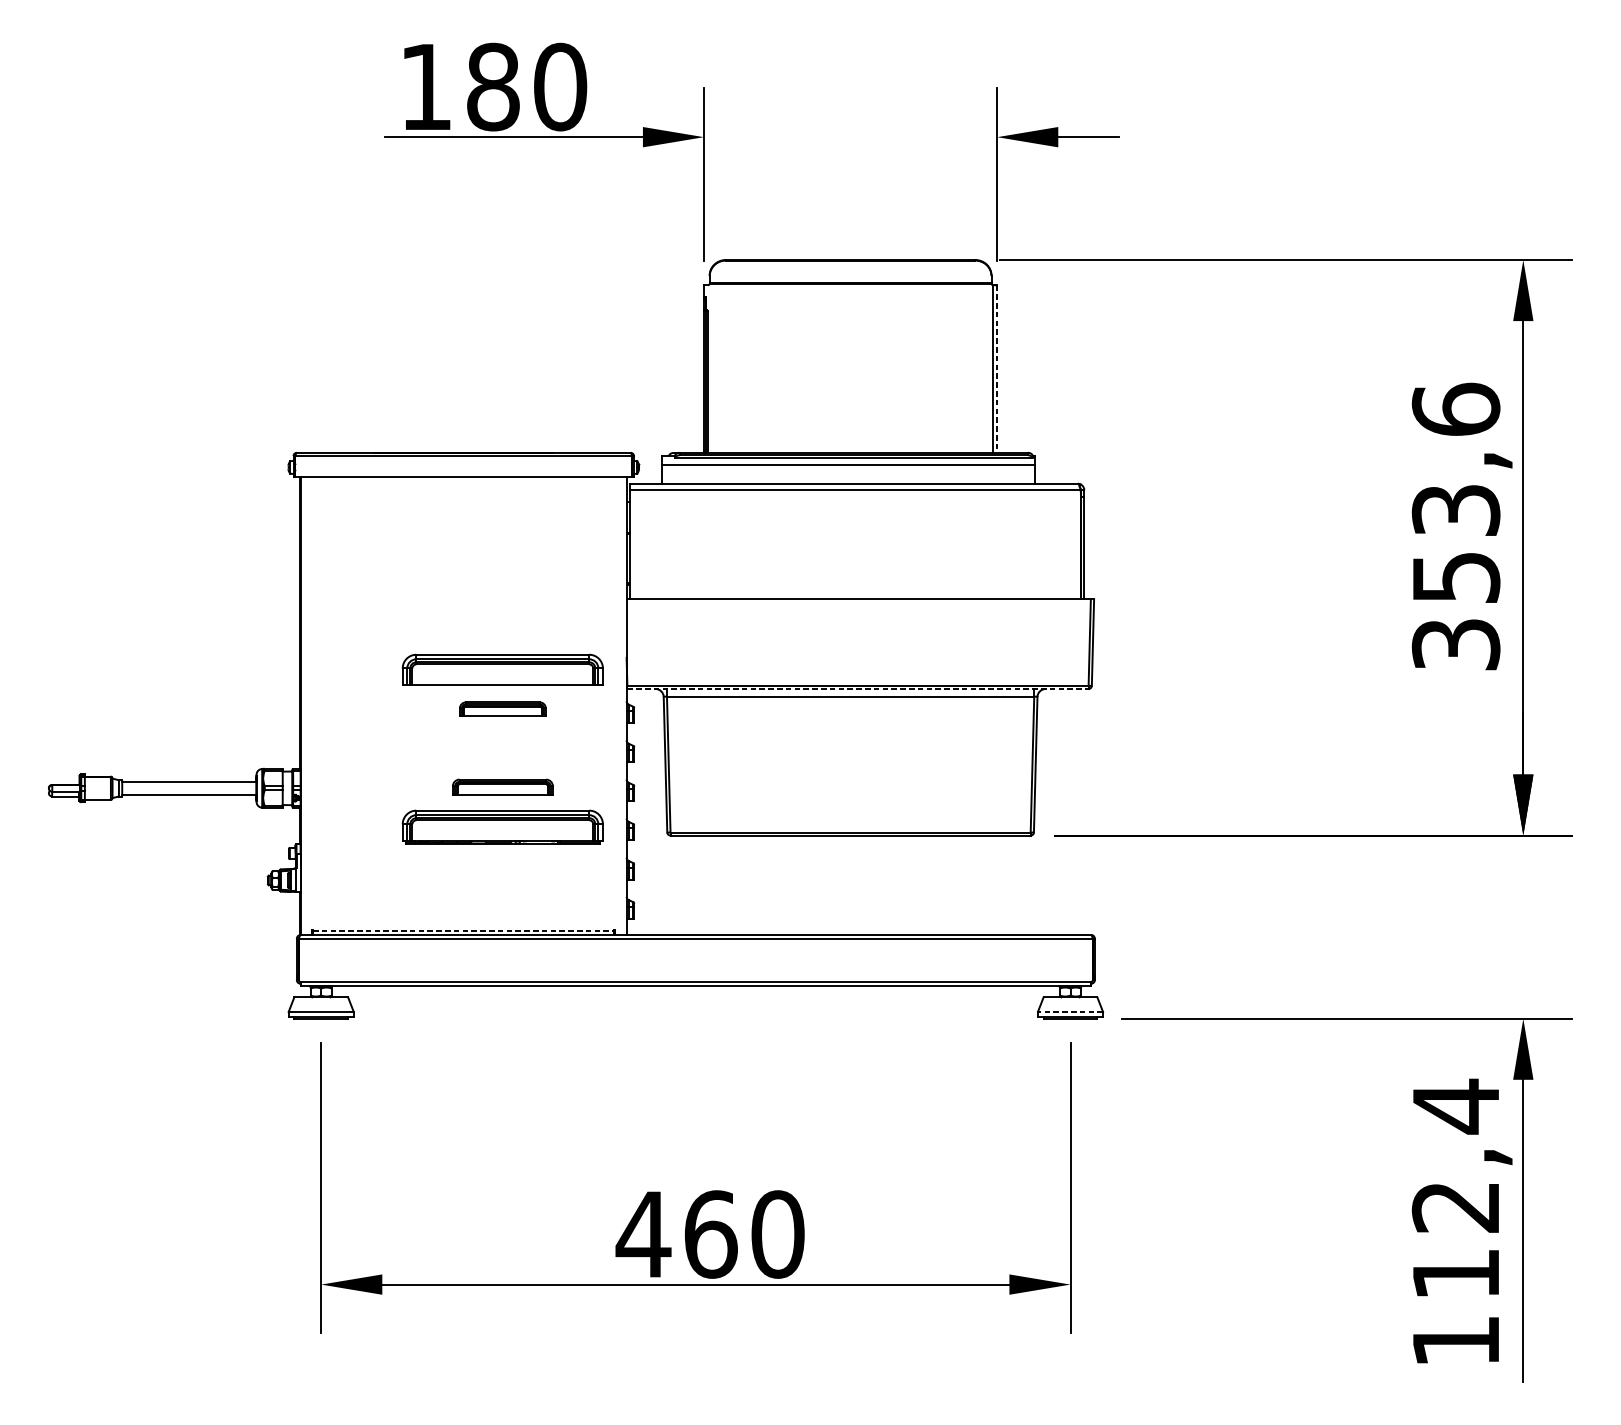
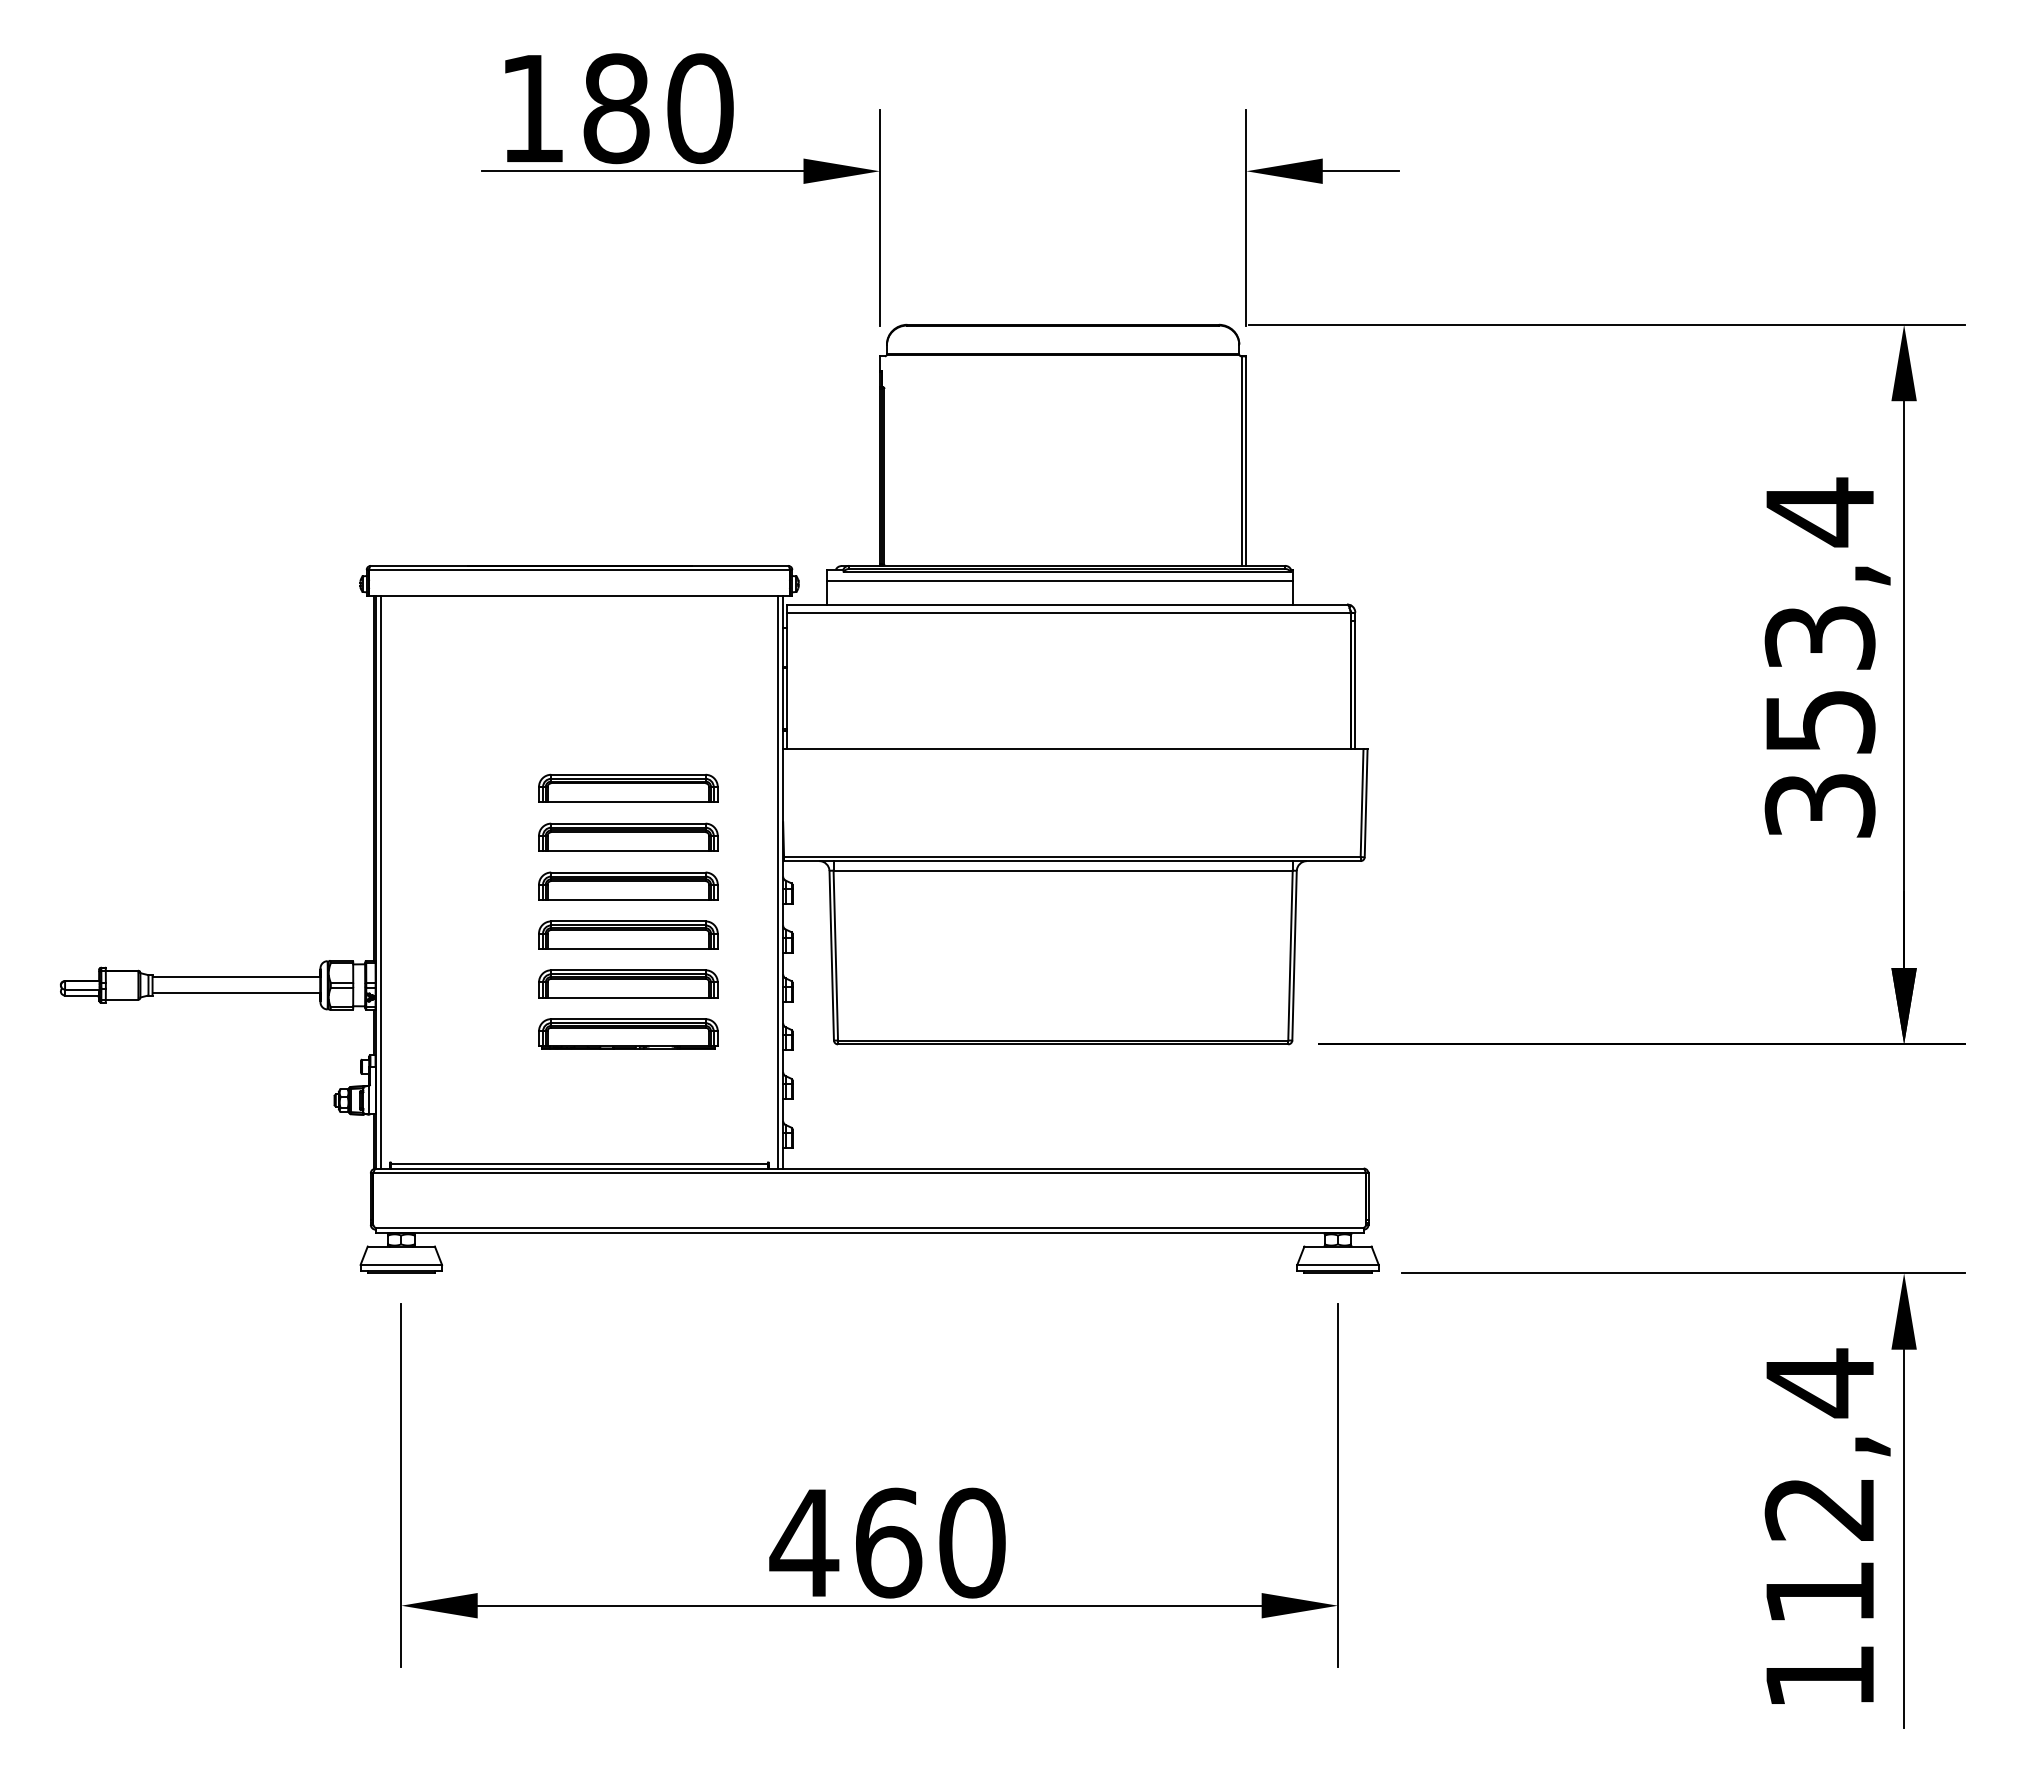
line: (997, 369) -> (1246, 461), dashed -> solid
text: (1455, 410) -> (1819, 512), 353,6 -> 353,4
part: (502, 630) -> (628, 787), added
part: (502, 669) -> (628, 836), size x0.71
line: (858, 689) -> (1072, 861), dashed -> solid
line: (304, 706) -> (380, 882), added
line: (622, 706) -> (778, 882), added
part: (502, 708) -> (628, 885), size x1.67
part: (502, 747) -> (628, 934), added
part: (502, 786) -> (628, 983), size x1.43
part: (502, 826) -> (628, 1033), size x0.71
line: (464, 930) -> (580, 1163), dashed -> solid
line: (1070, 1011) -> (1338, 1264), dashed -> solid

